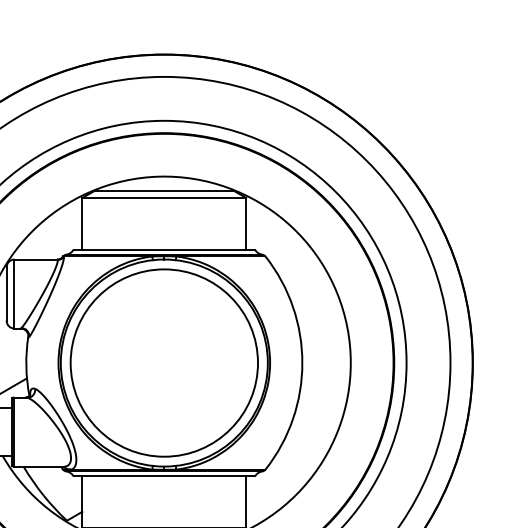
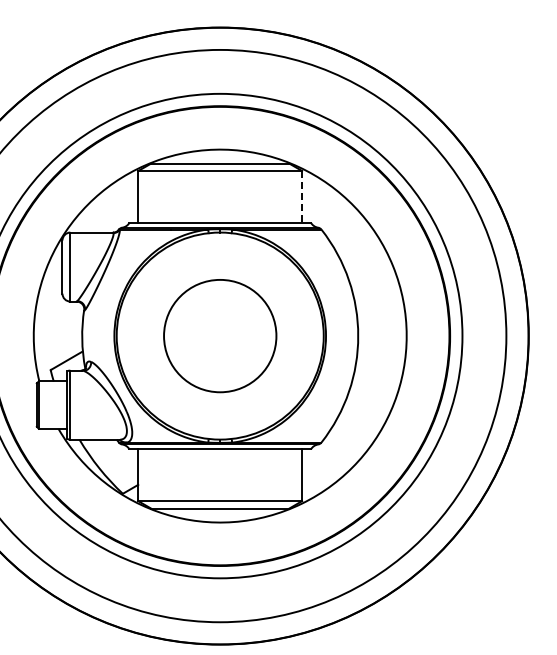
line: (246, 223) -> (302, 196), solid -> dashed
circle: (163, 362) -> (219, 335), size x0.6

